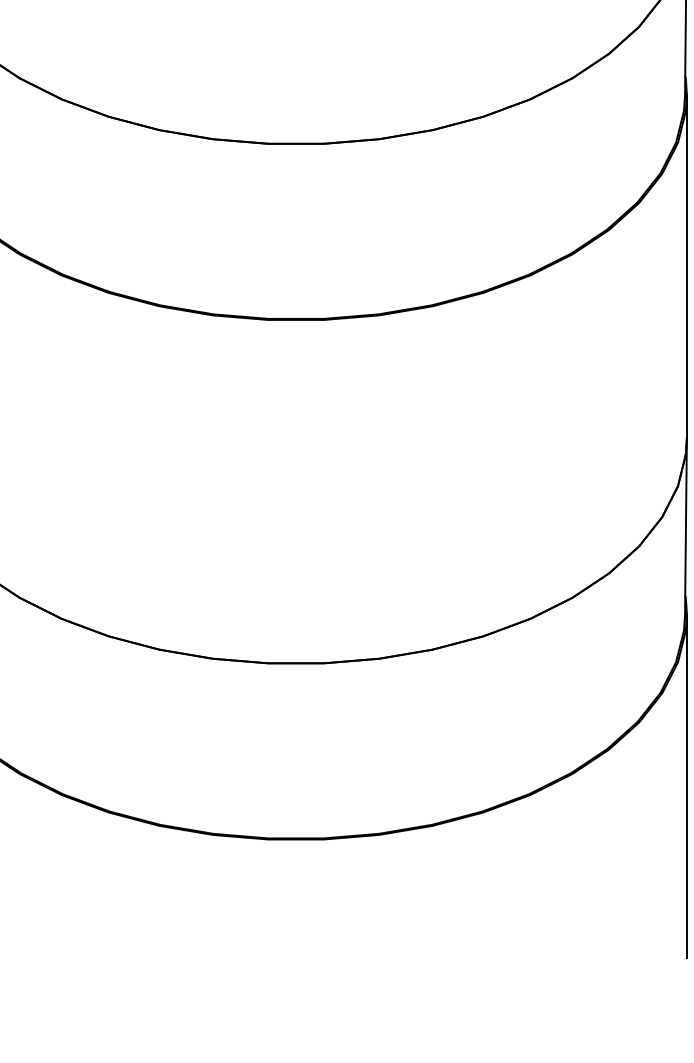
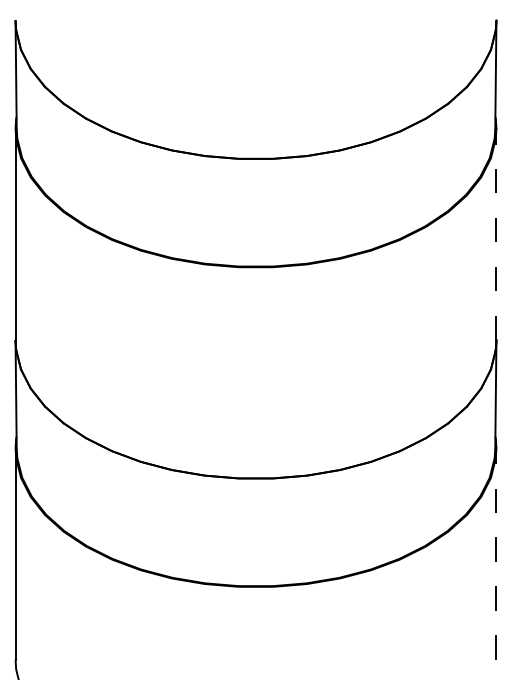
line: (687, 266) -> (496, 234), solid -> dashed
line: (687, 785) -> (496, 553), solid -> dashed

